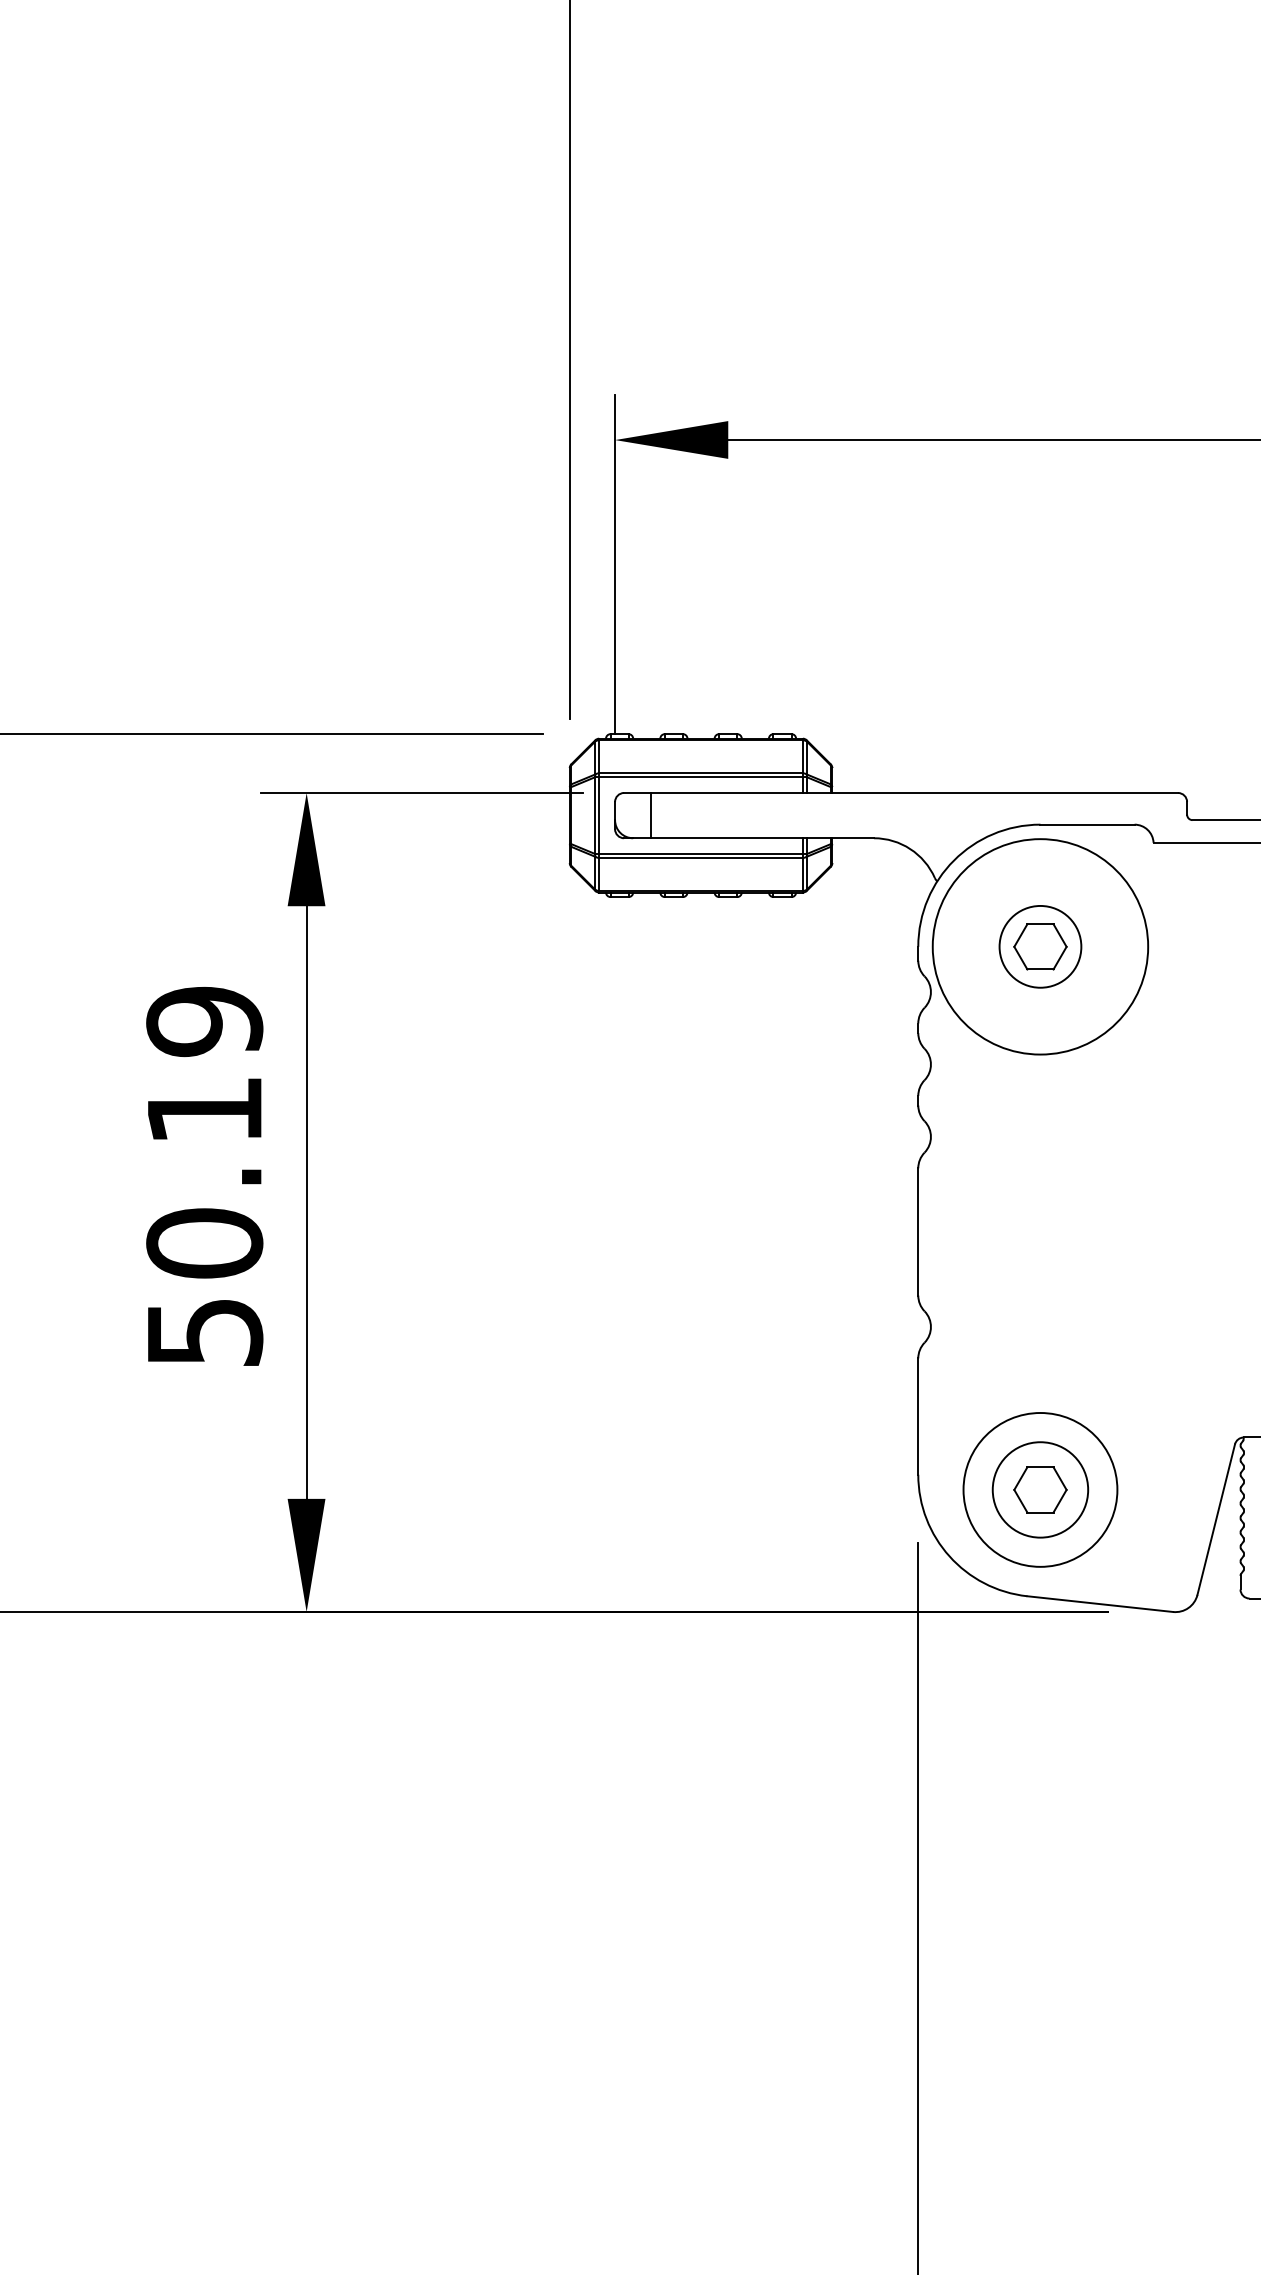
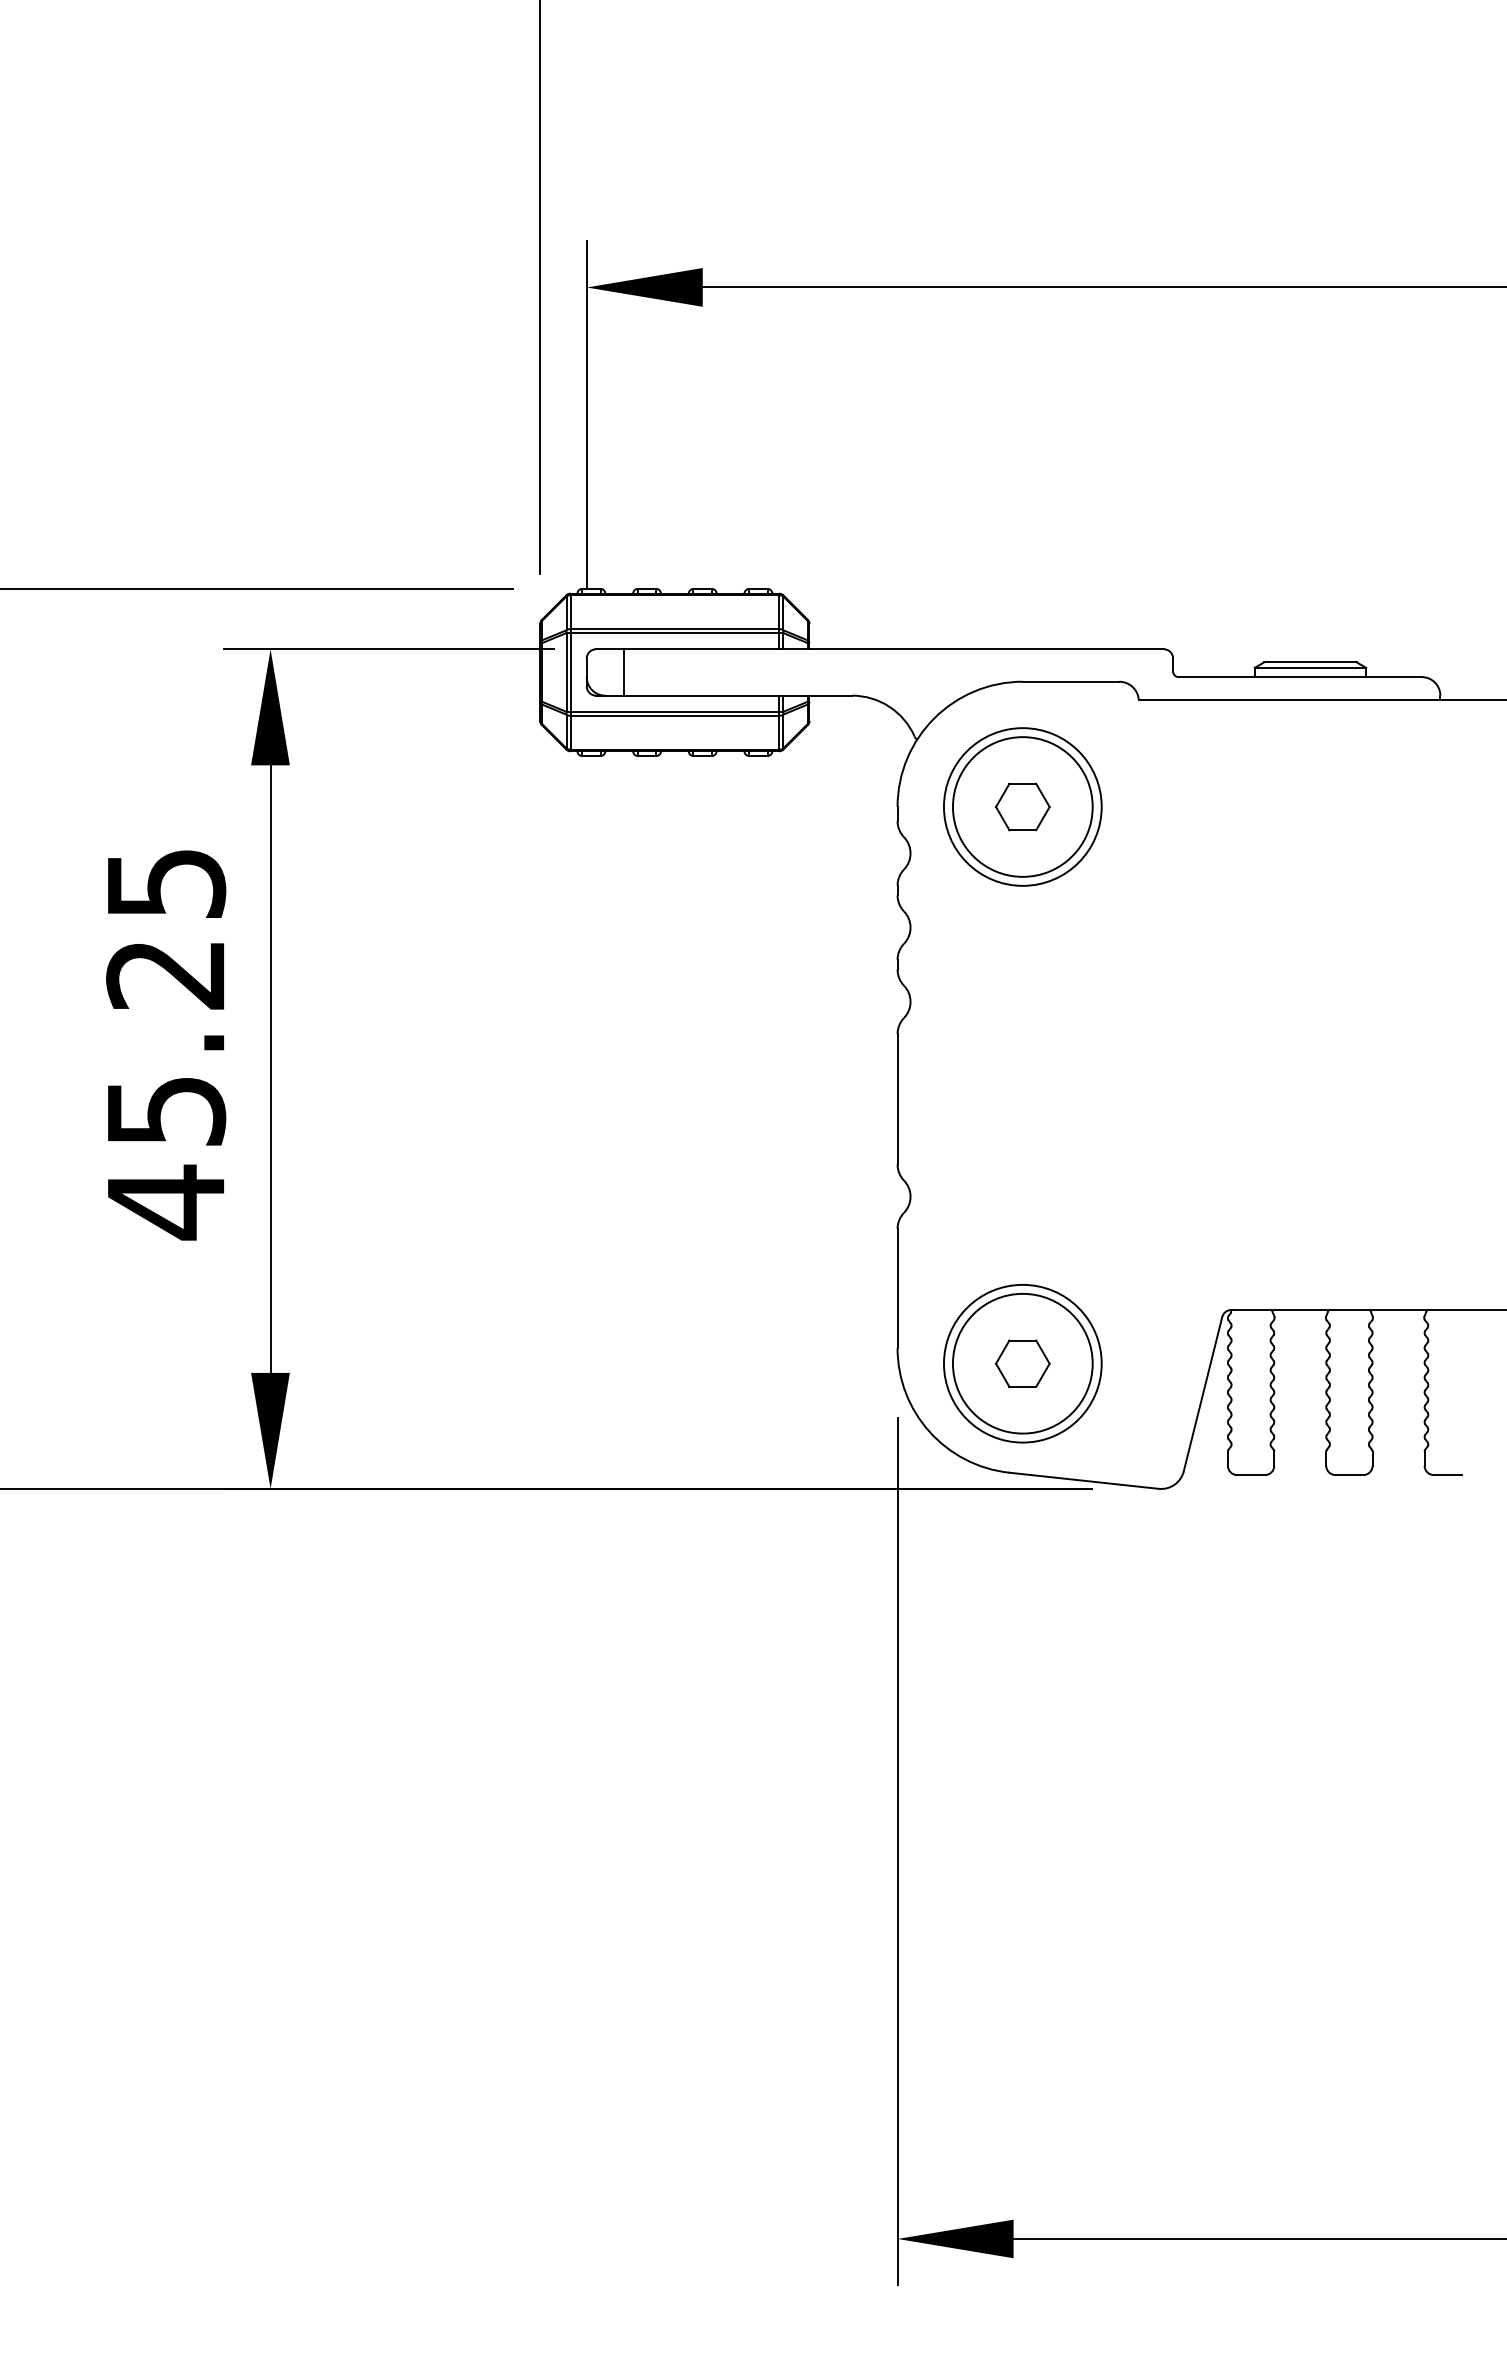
circle: (1040, 946) -> (1022, 806), size x0.71
circle: (1040, 946) -> (1022, 806), size x1.67
text: (205, 1178) -> (166, 1044), 50.19 -> 45.25
circle: (1040, 1489) -> (1022, 1363), size x1.43

